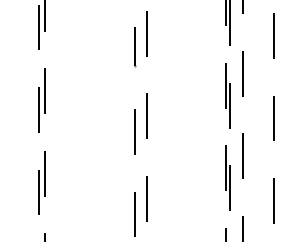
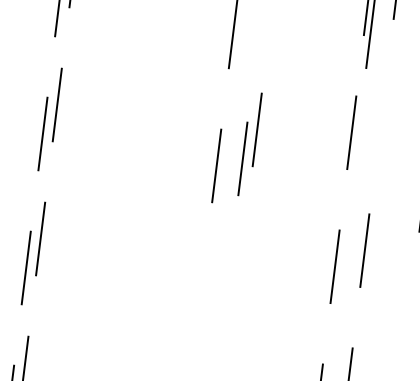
line: (135, 47) -> (212, 52), removed
line: (242, 73) -> (381, 115), removed
part: (164, 100) -> (249, 144), added
line: (229, 105) -> (353, 165), removed
line: (134, 131) -> (193, 188), removed
line: (229, 188) -> (336, 300), removed
line: (146, 198) -> (199, 299), removed
line: (274, 200) -> (407, 328), removed
line: (134, 214) -> (177, 323), removed

